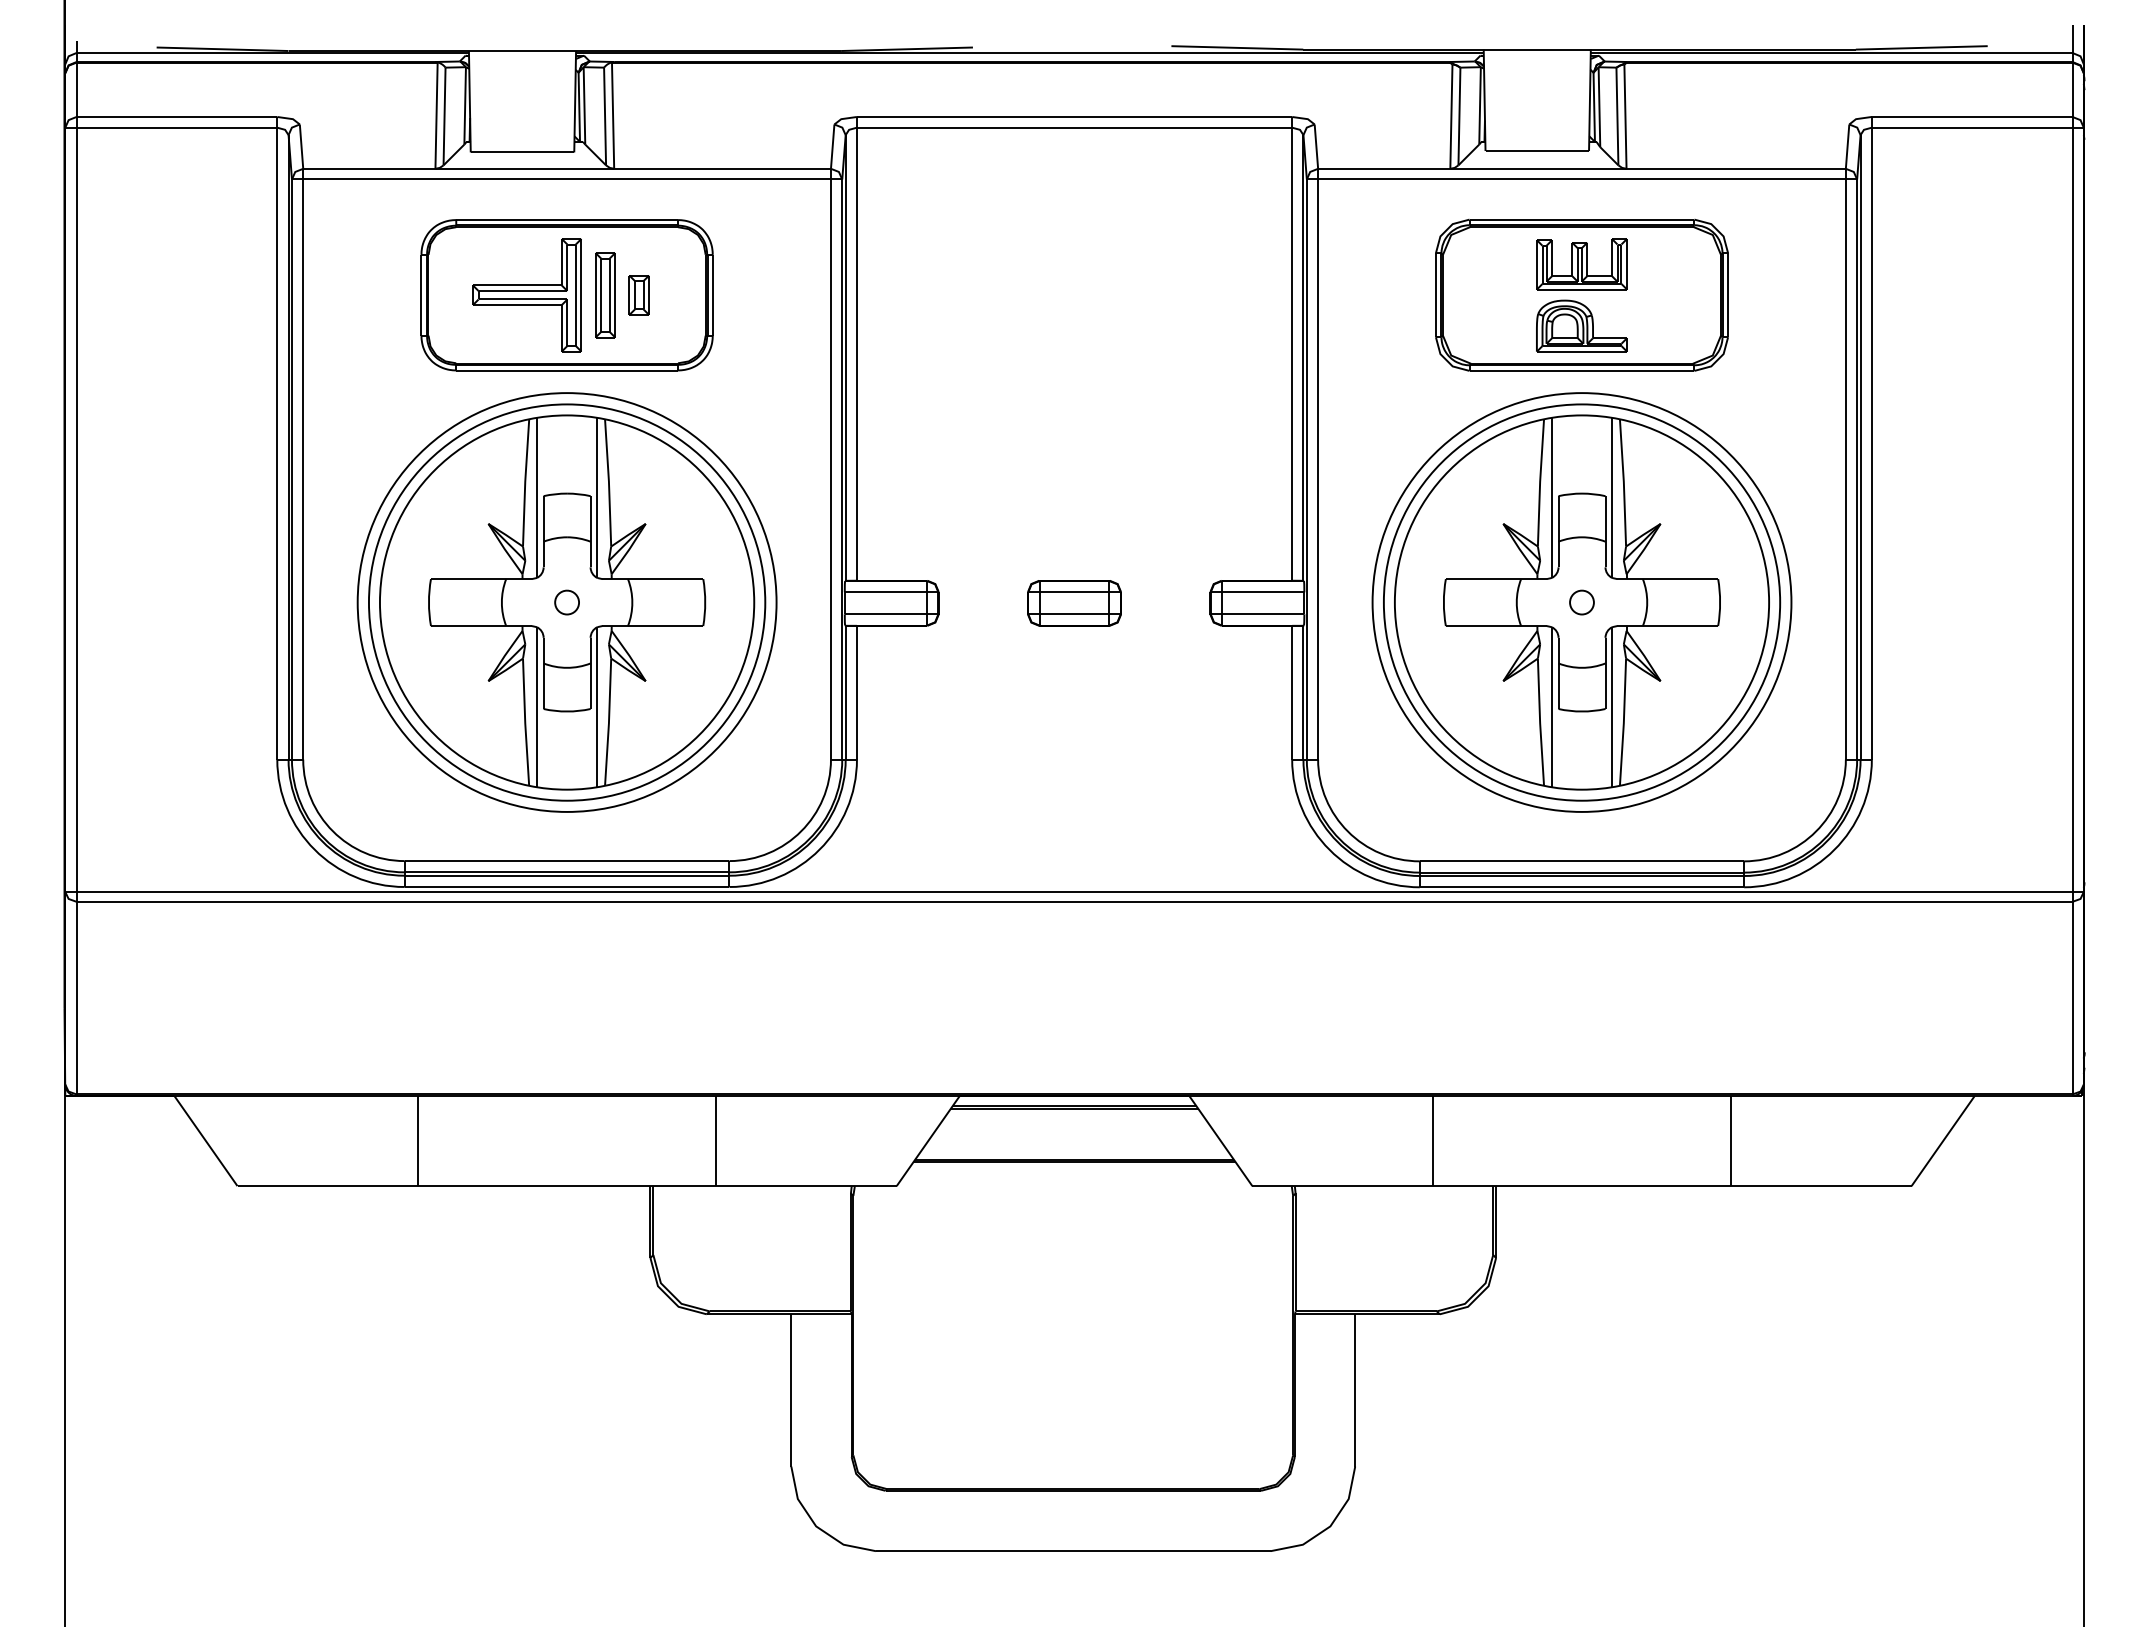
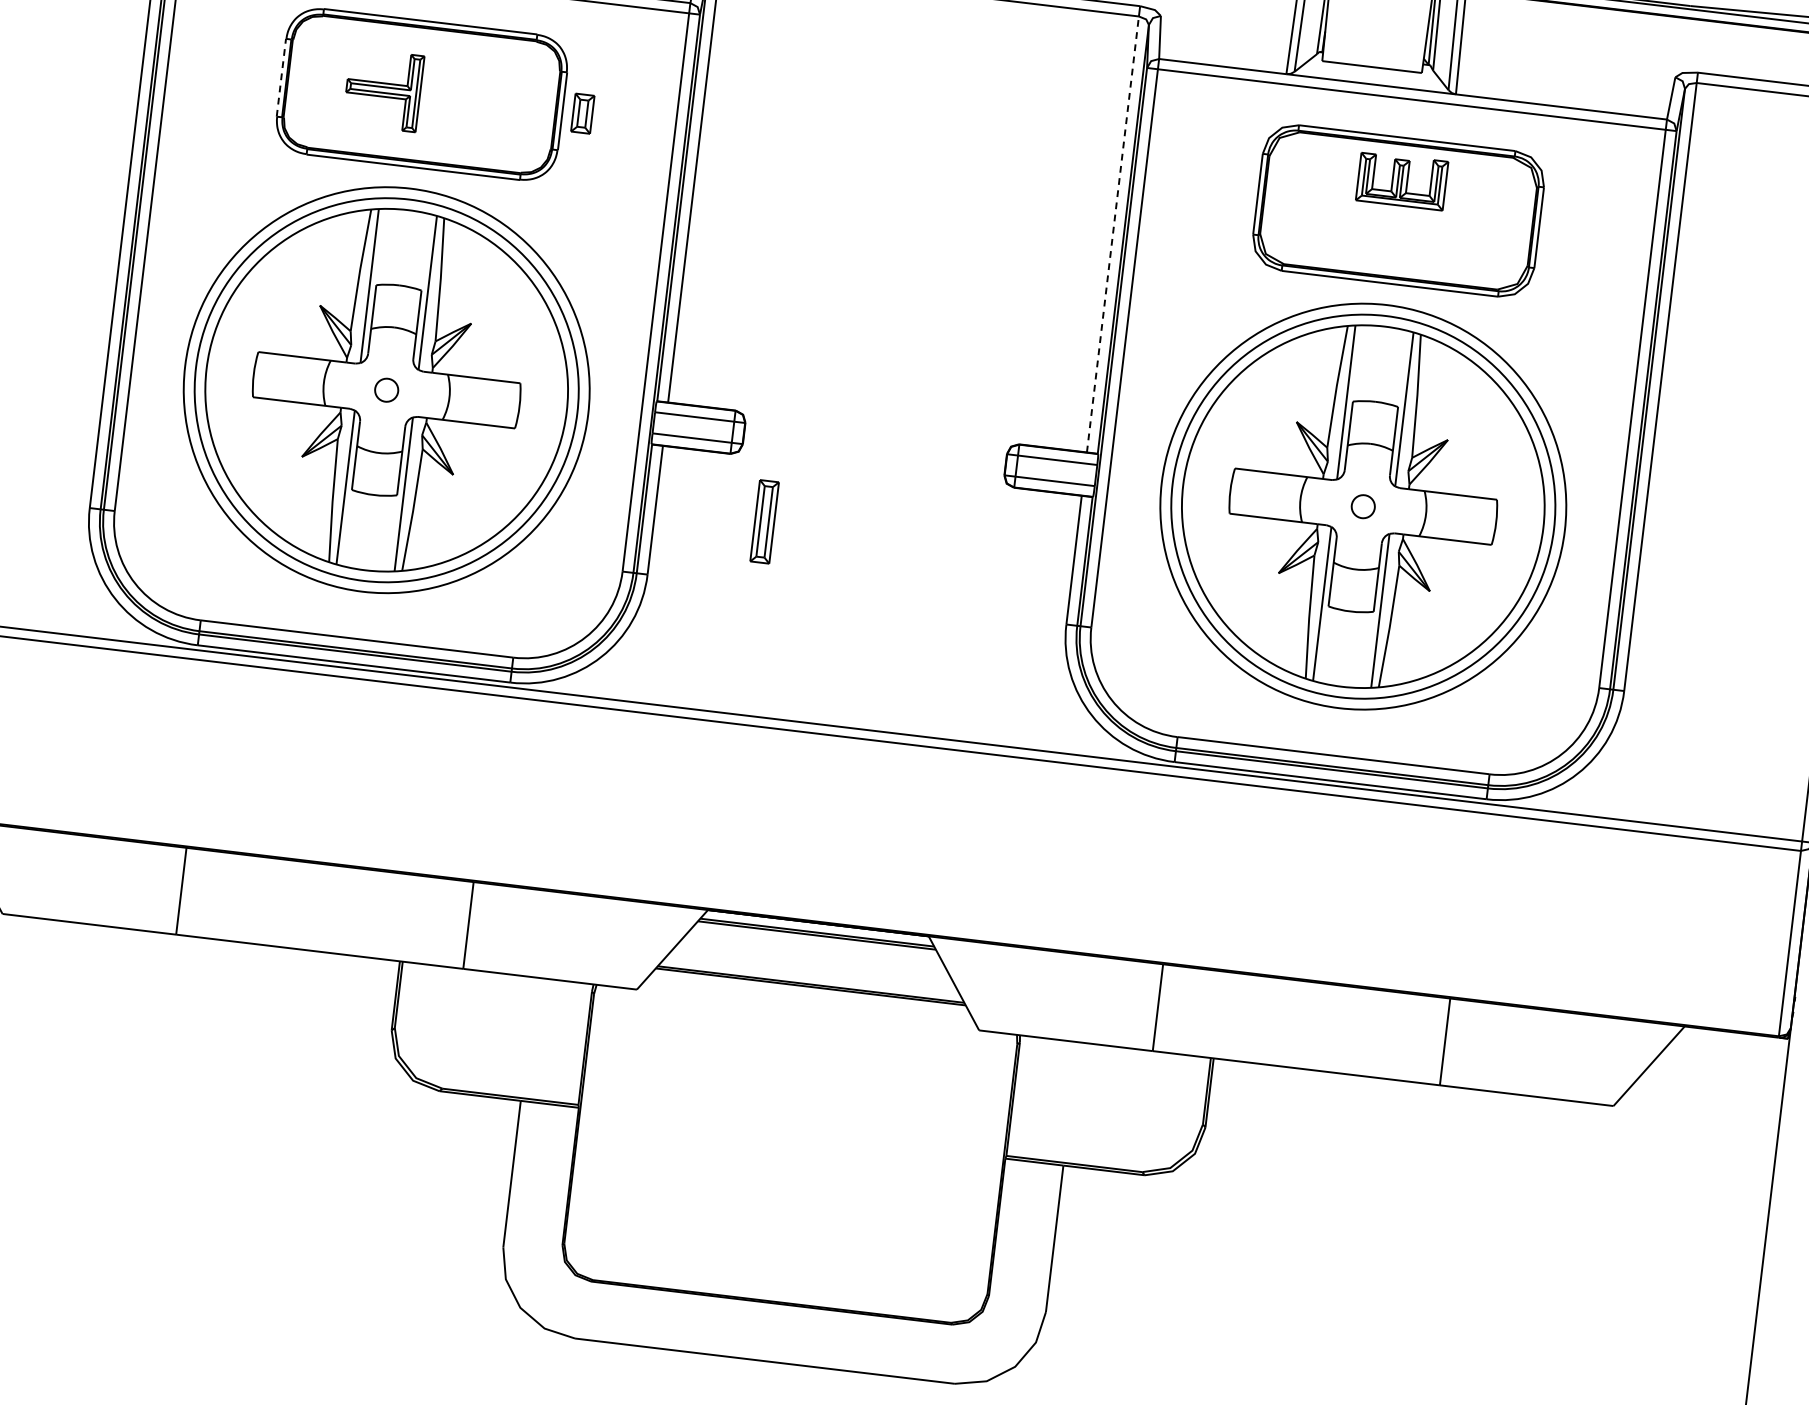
line: (421, 294) -> (281, 77), solid -> dashed
part: (526, 295) -> (382, 90), size x0.7
part: (605, 295) -> (764, 522), moved
part: (638, 295) -> (582, 113), moved
part: (1581, 325) -> (1394, 240), removed
line: (1292, 354) -> (1113, 234), solid -> dashed
part: (1074, 603) -> (874, 449), removed

